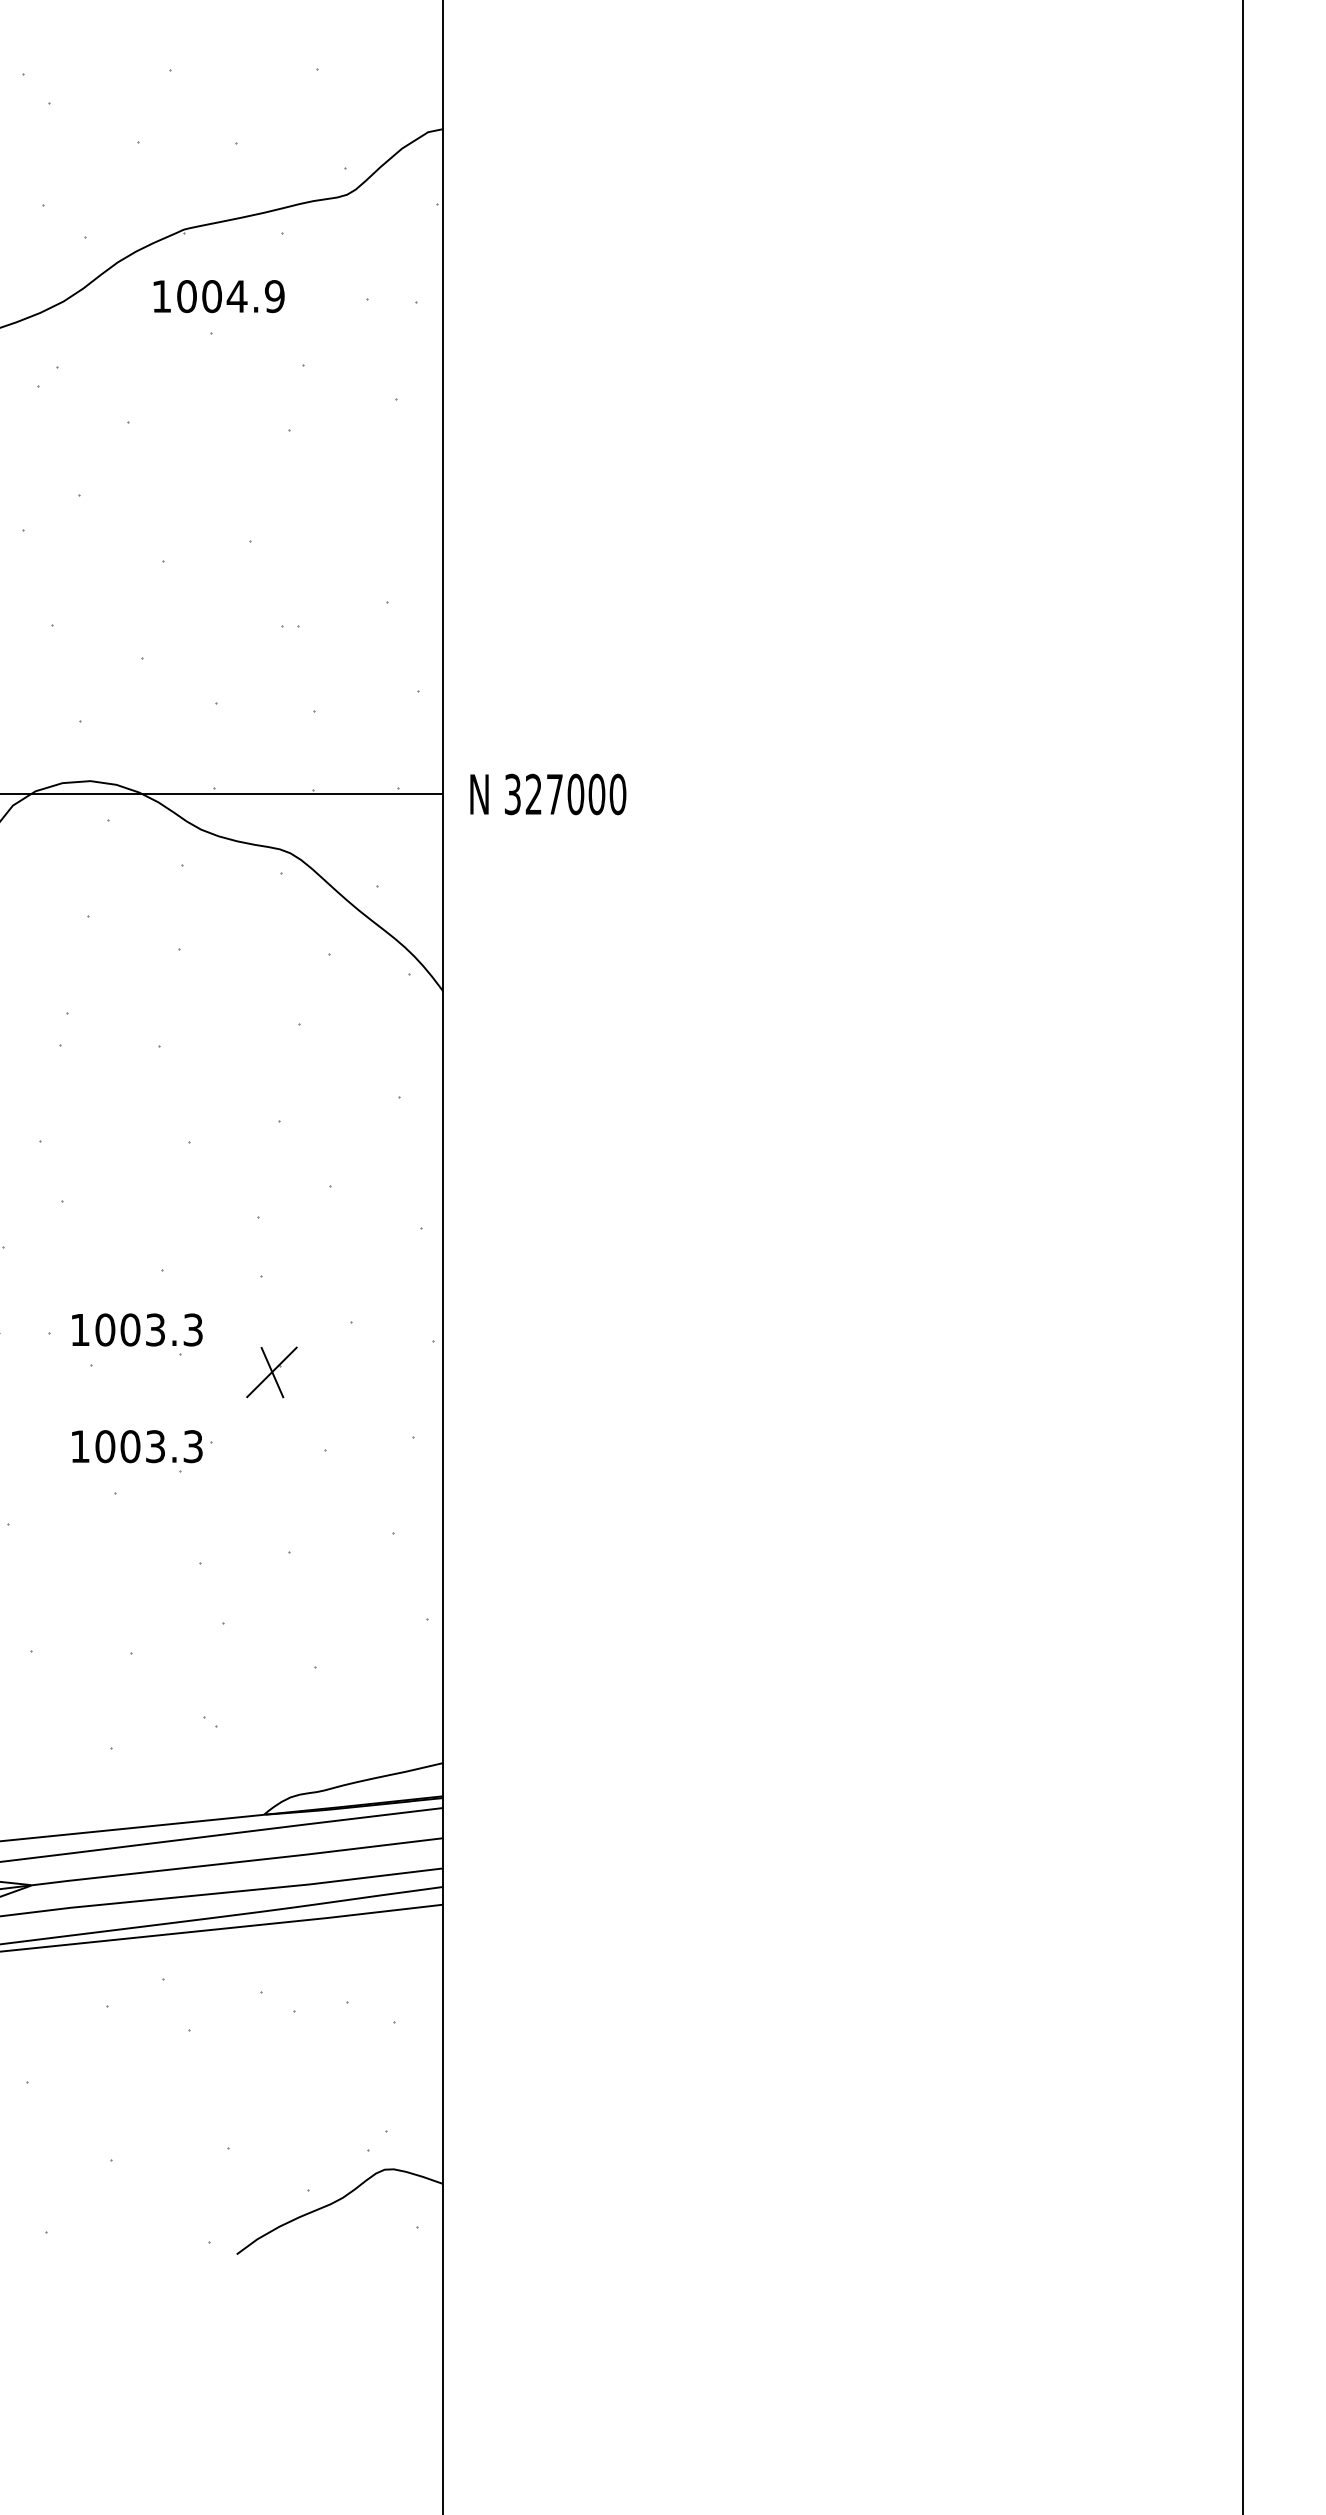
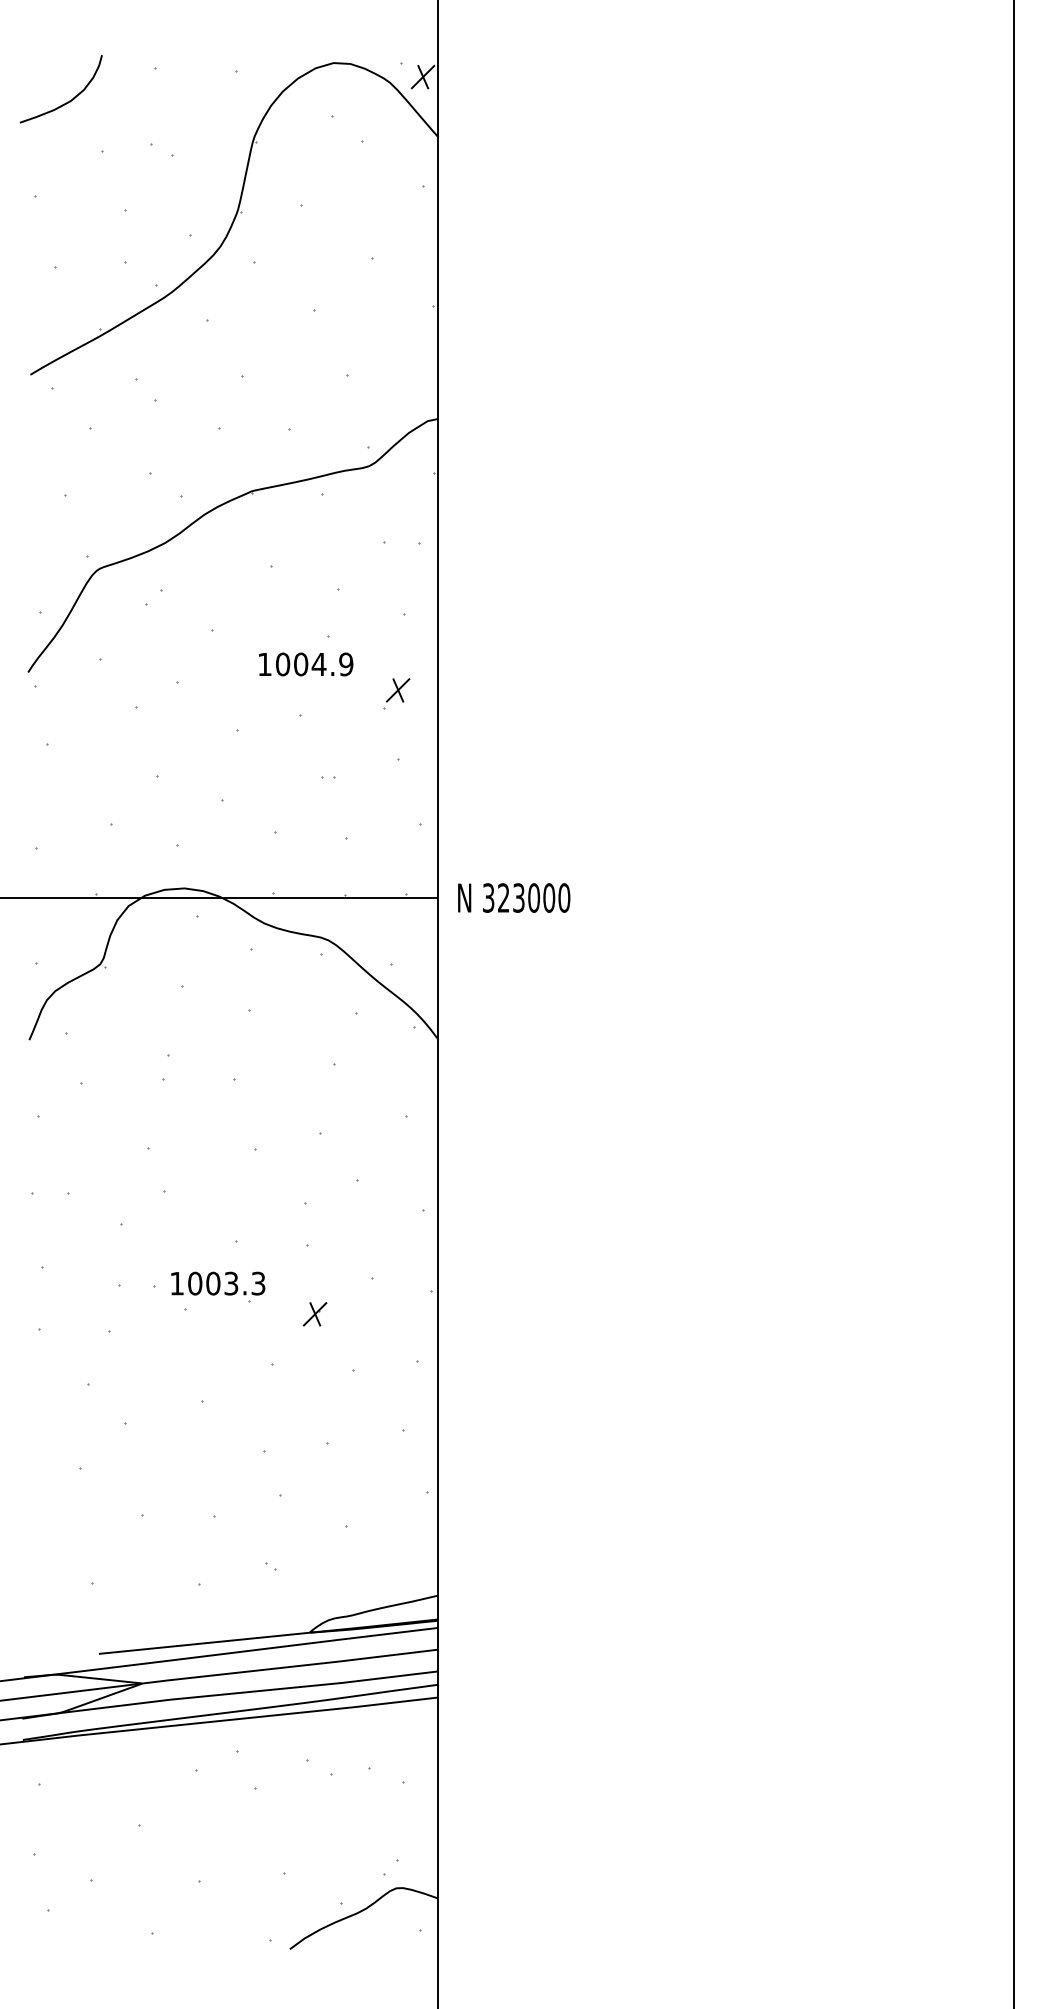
text: (219, 296) -> (306, 664), moved
part: (384, 510) -> (396, 693), added
text: (554, 793) -> (518, 897), 327000 -> 323000
part: (270, 1372) -> (314, 1314), size x0.62
part: (137, 1450) -> (218, 1370), removed

